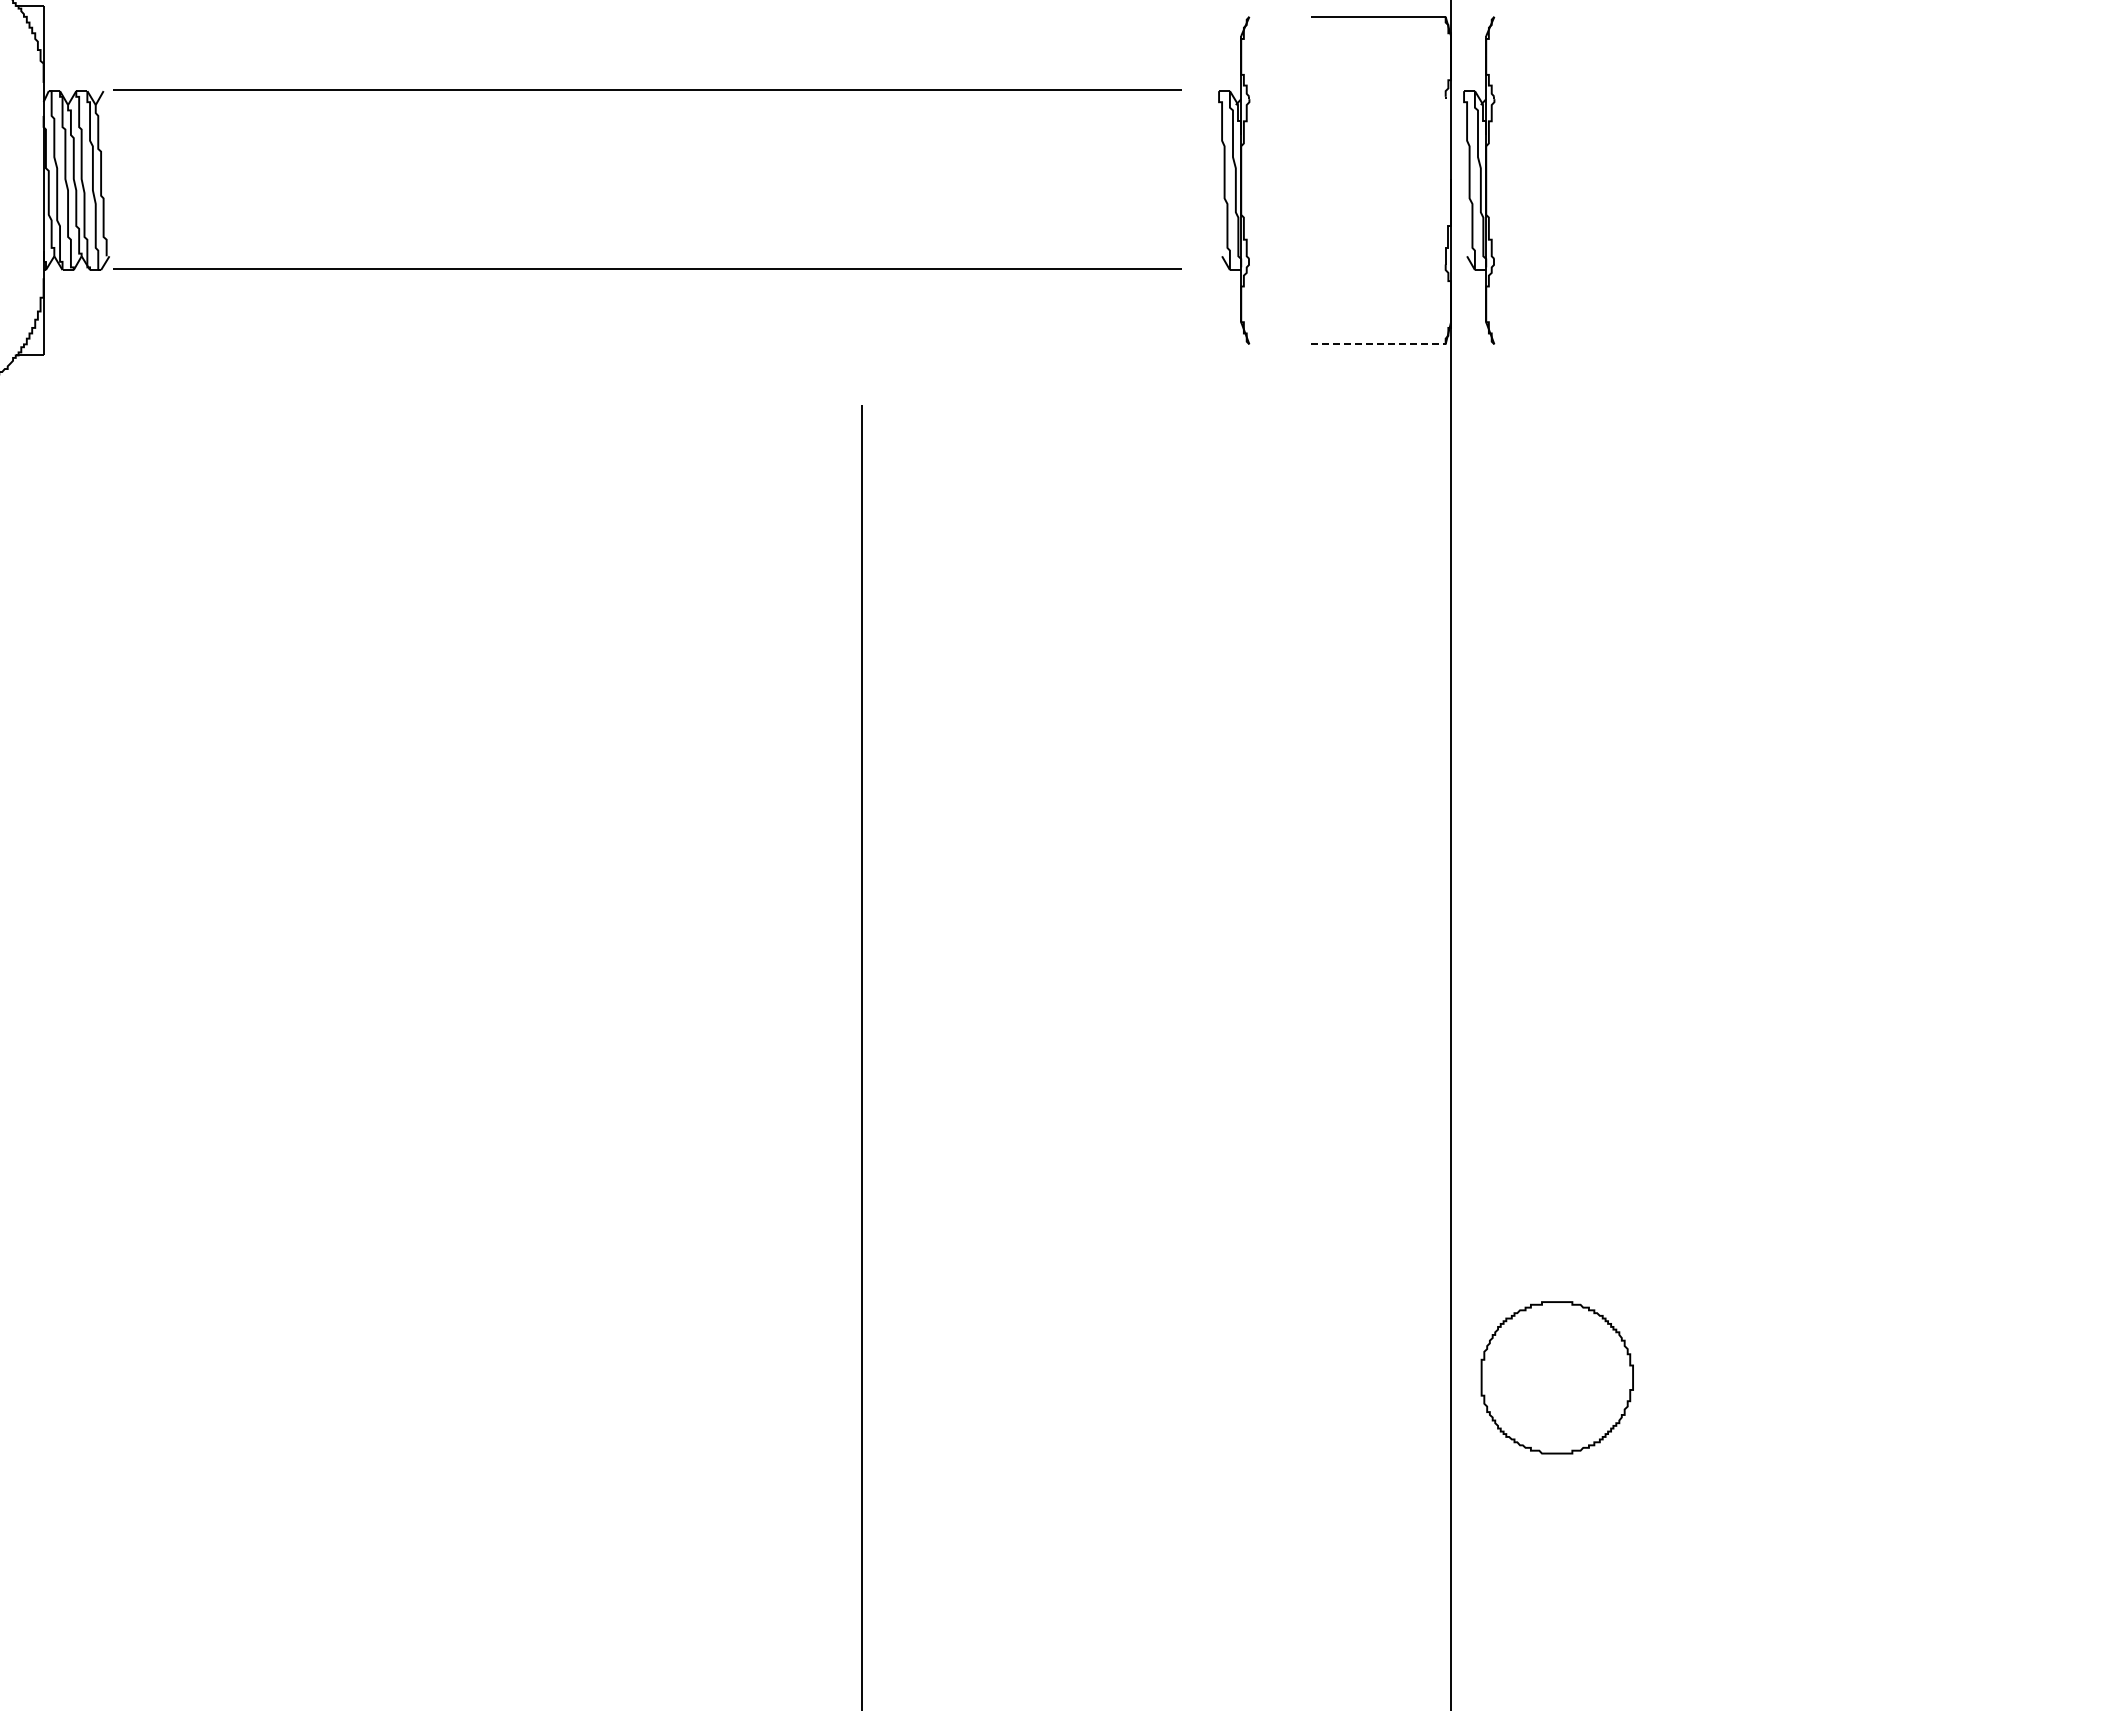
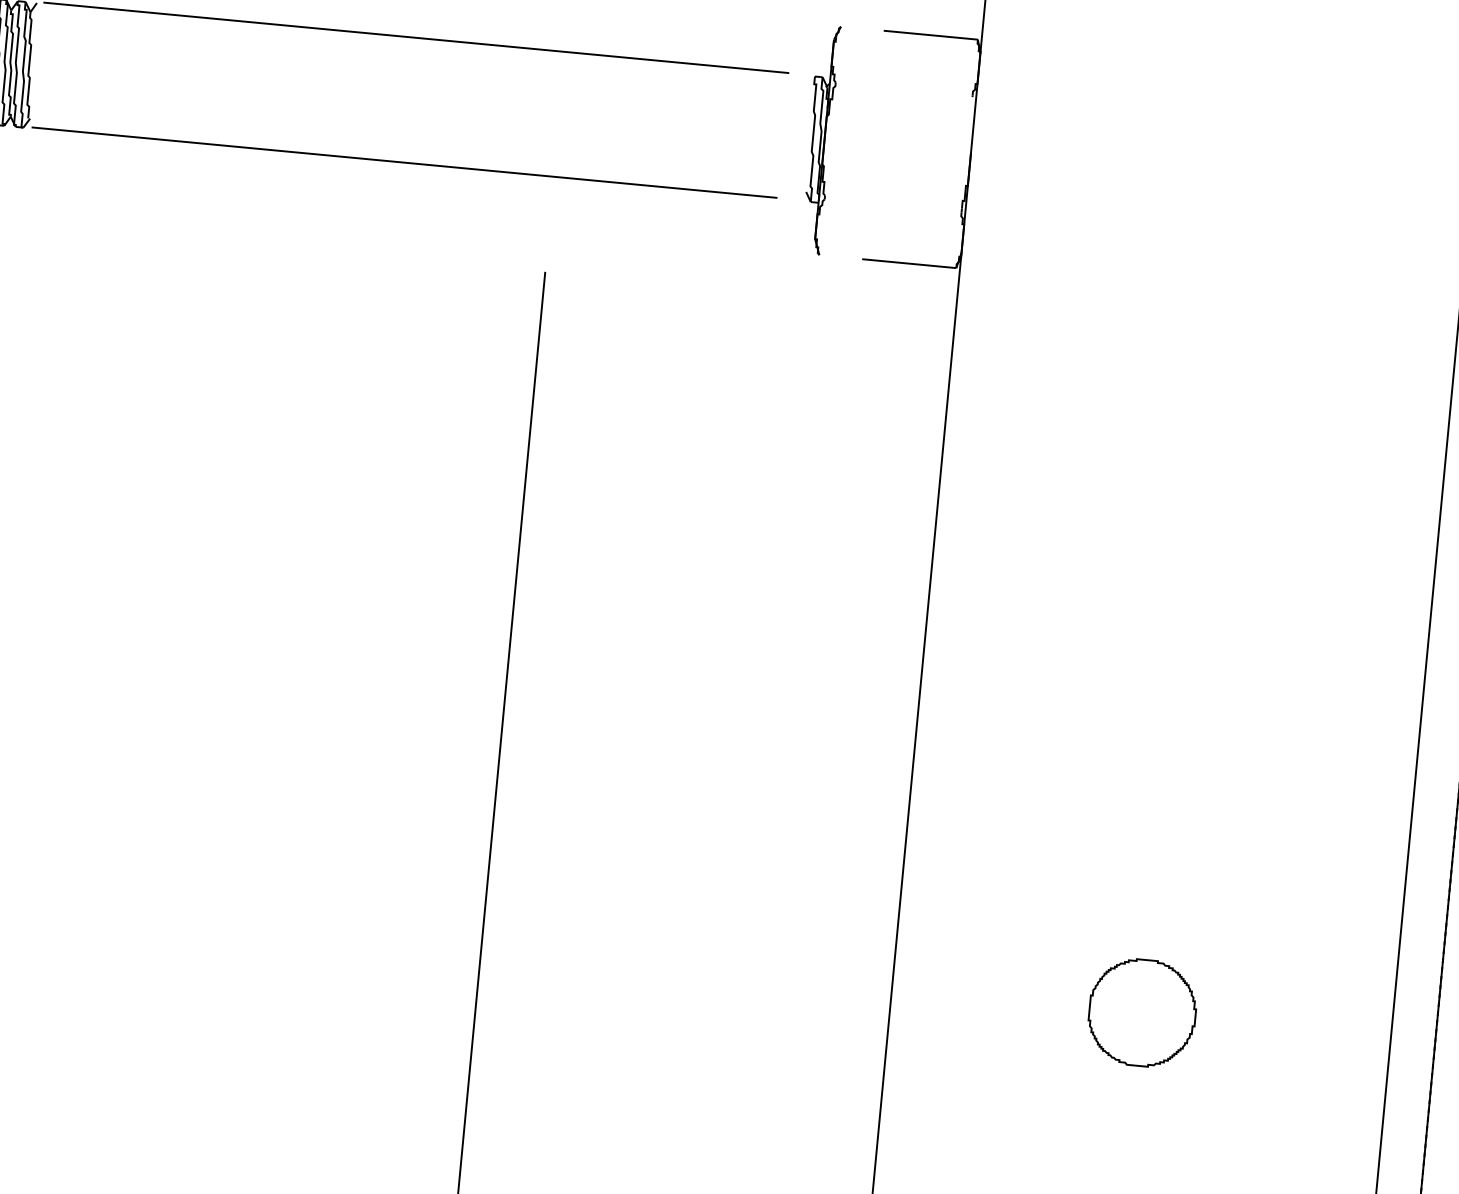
part: (1479, 180) -> (990, 156), removed
line: (1378, 344) -> (909, 263), dashed -> solid
part: (1556, 1377) -> (1141, 1012), moved

